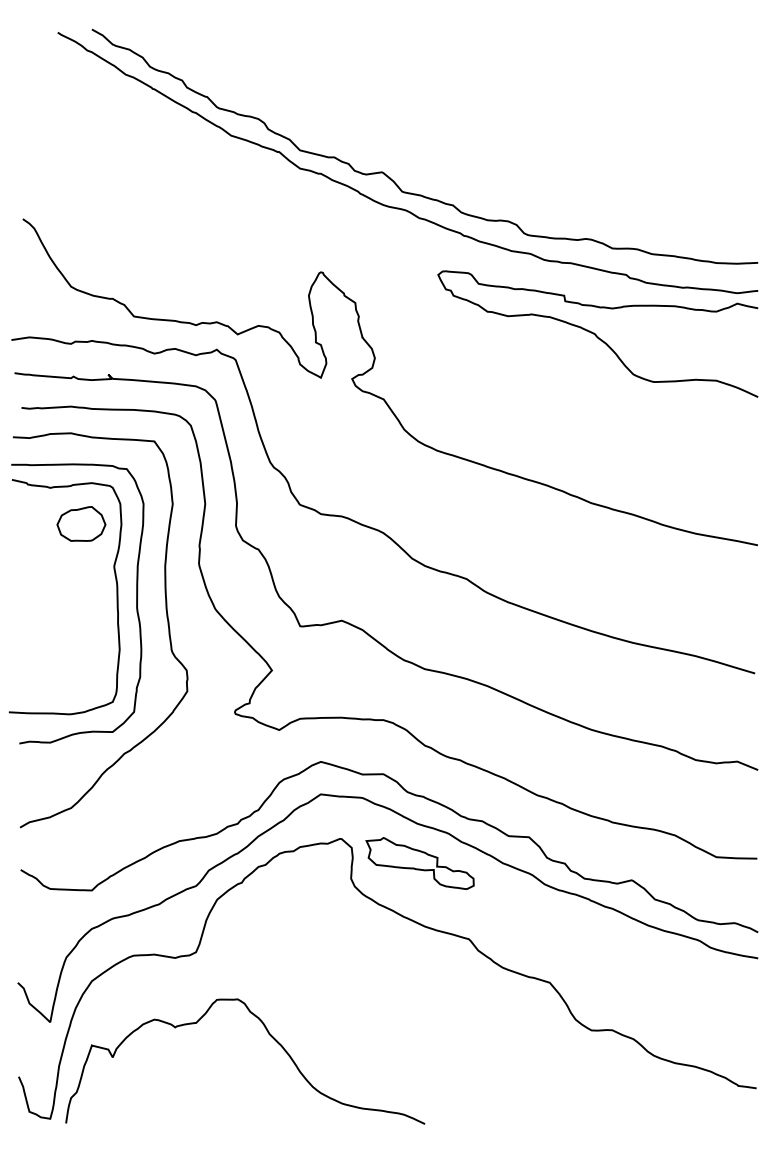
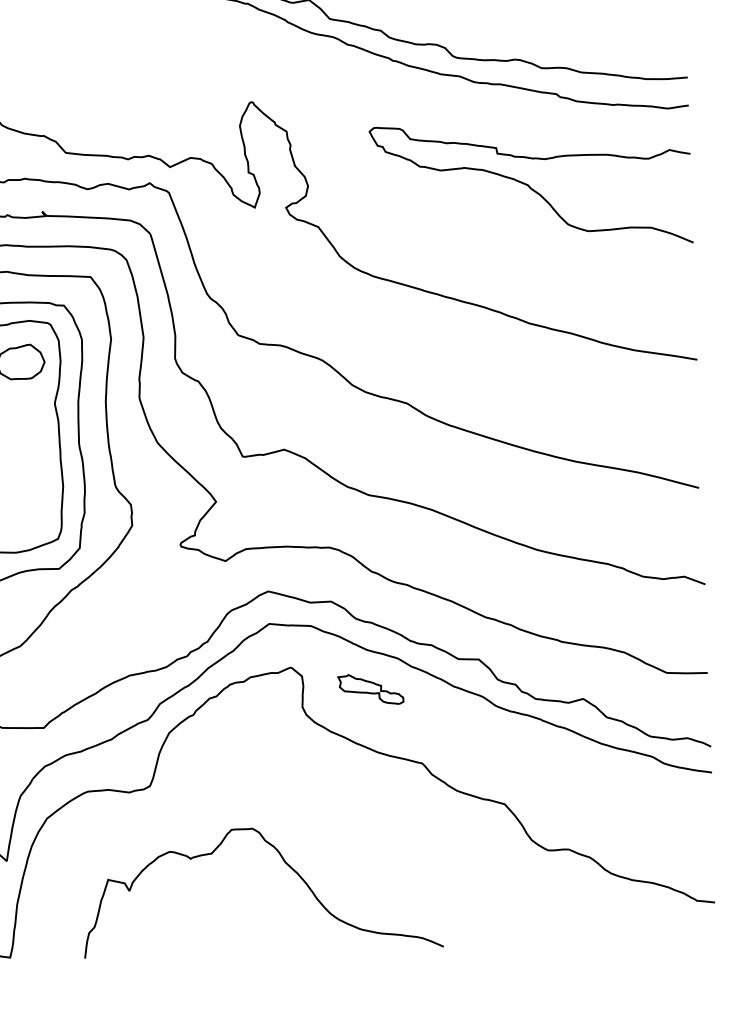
curve: (596, 334) -> (529, 185), moved
part: (419, 863) -> (370, 689), size x0.6
curve: (270, 1036) -> (286, 864), moved

